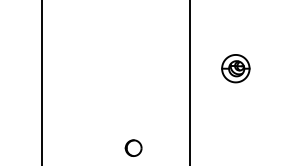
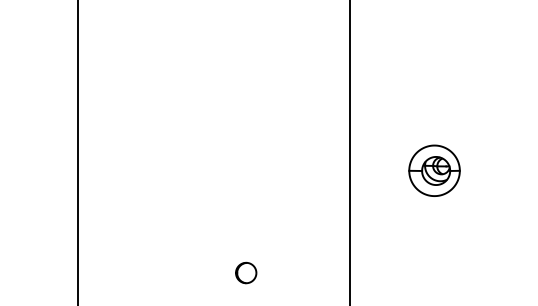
part: (235, 68) -> (433, 170), moved
part: (133, 147) -> (245, 271), size x0.7

